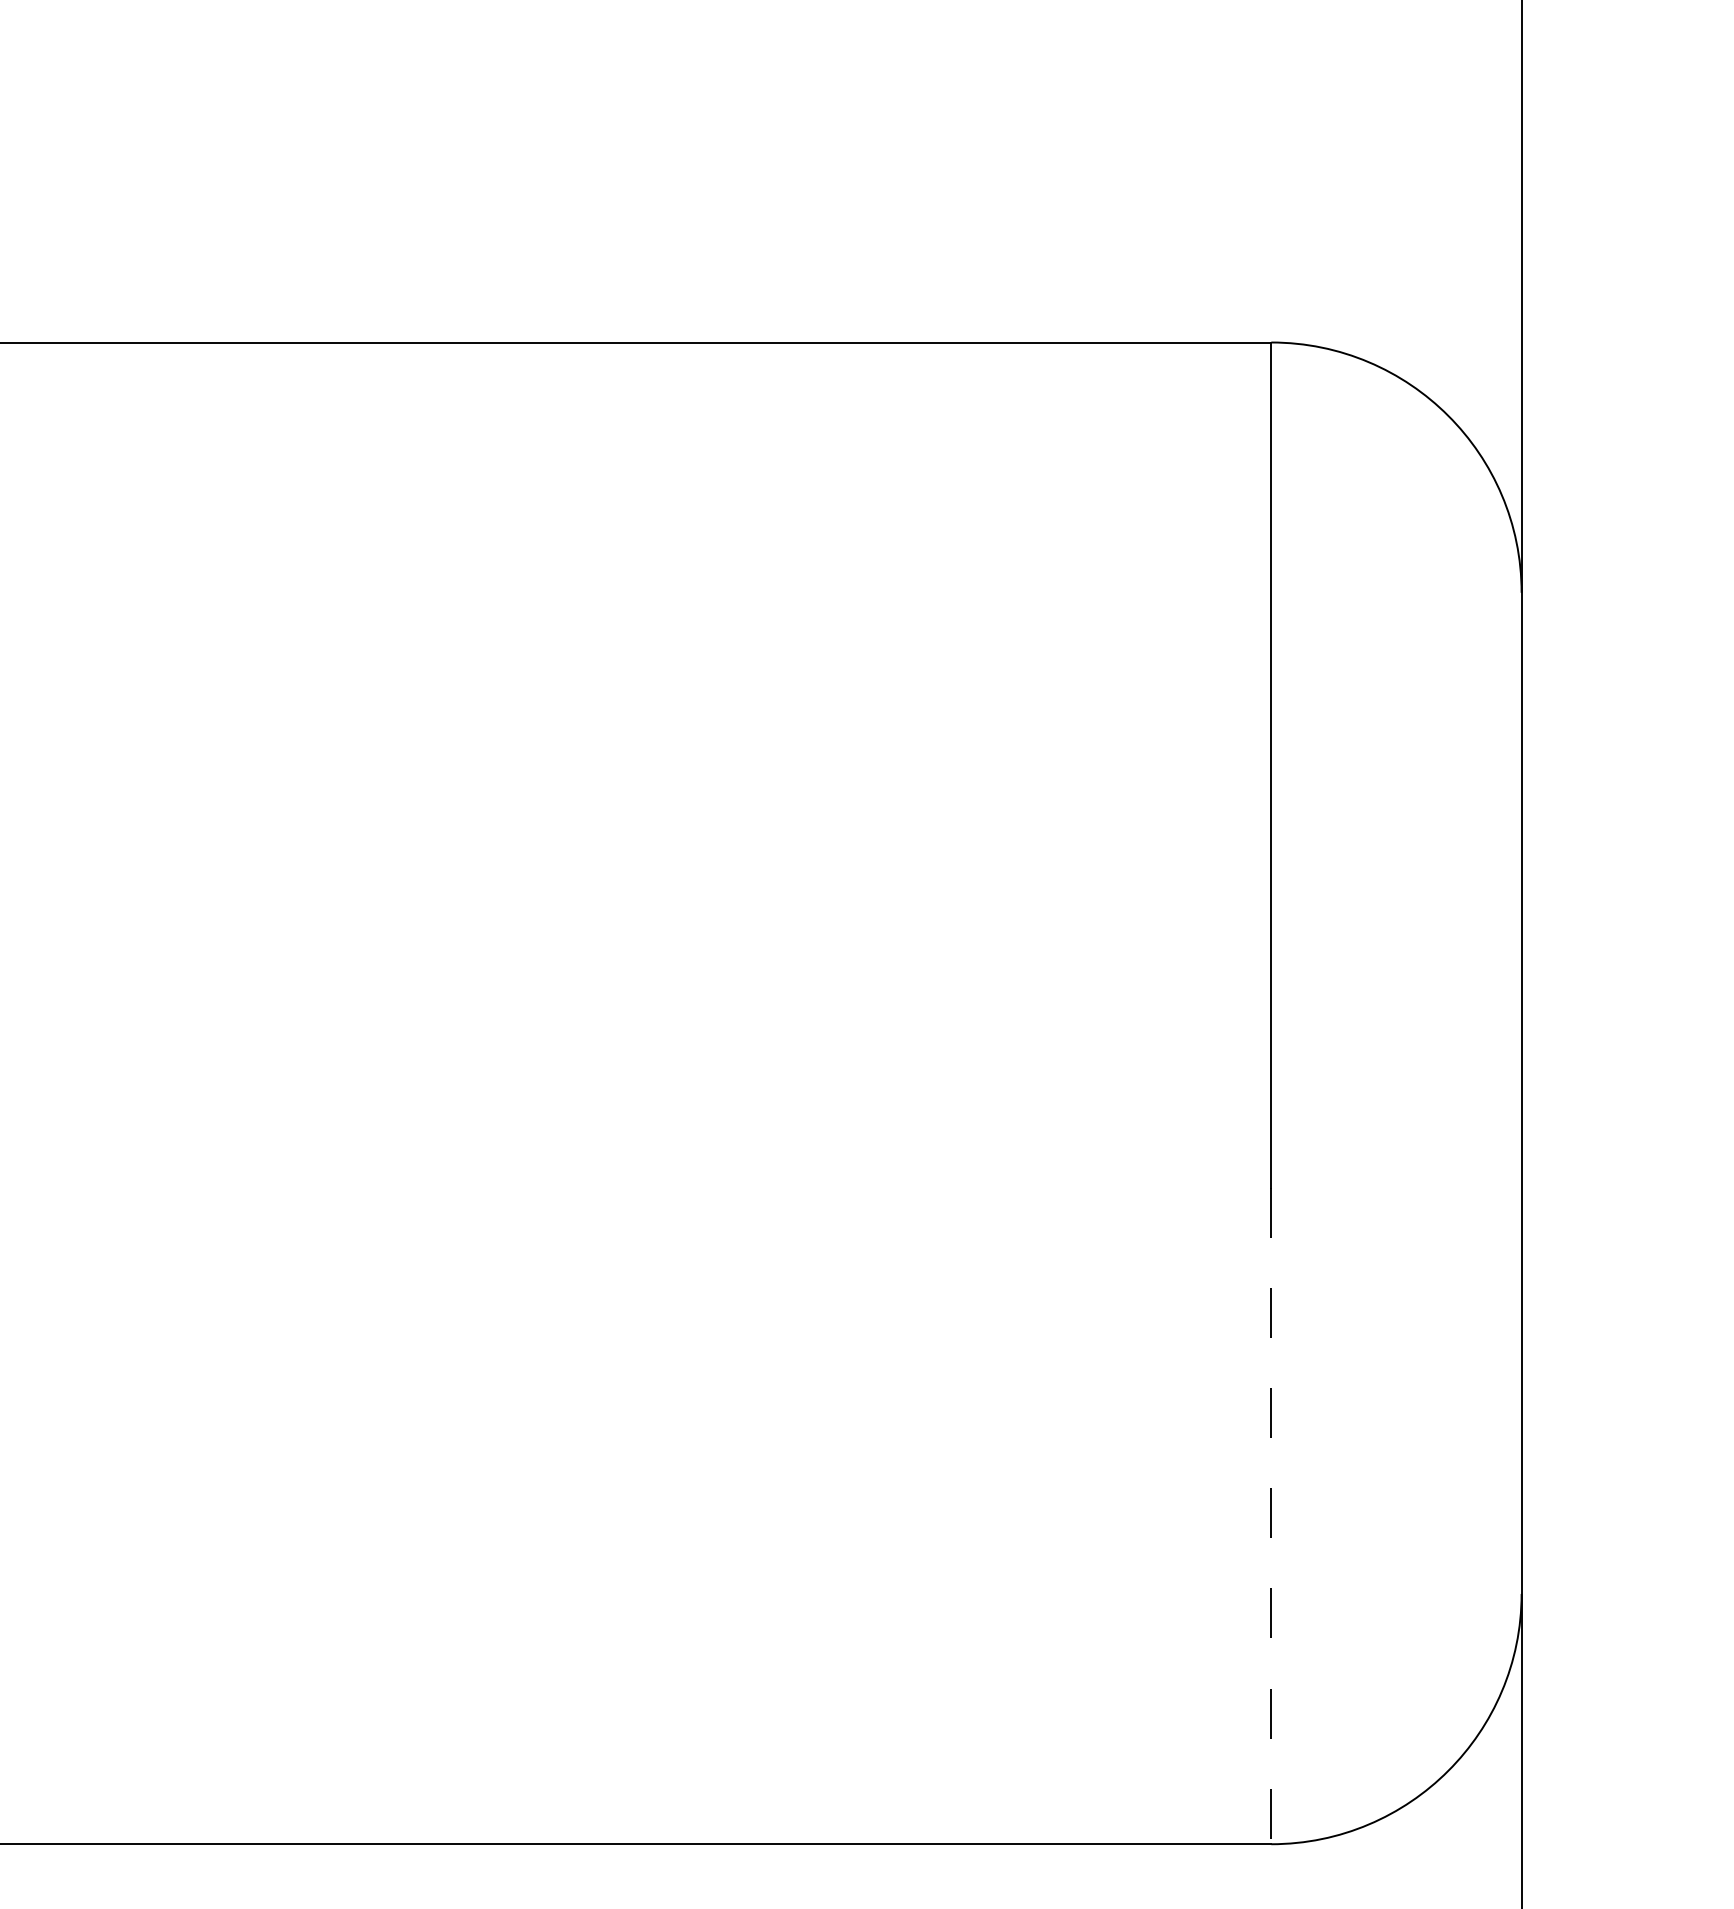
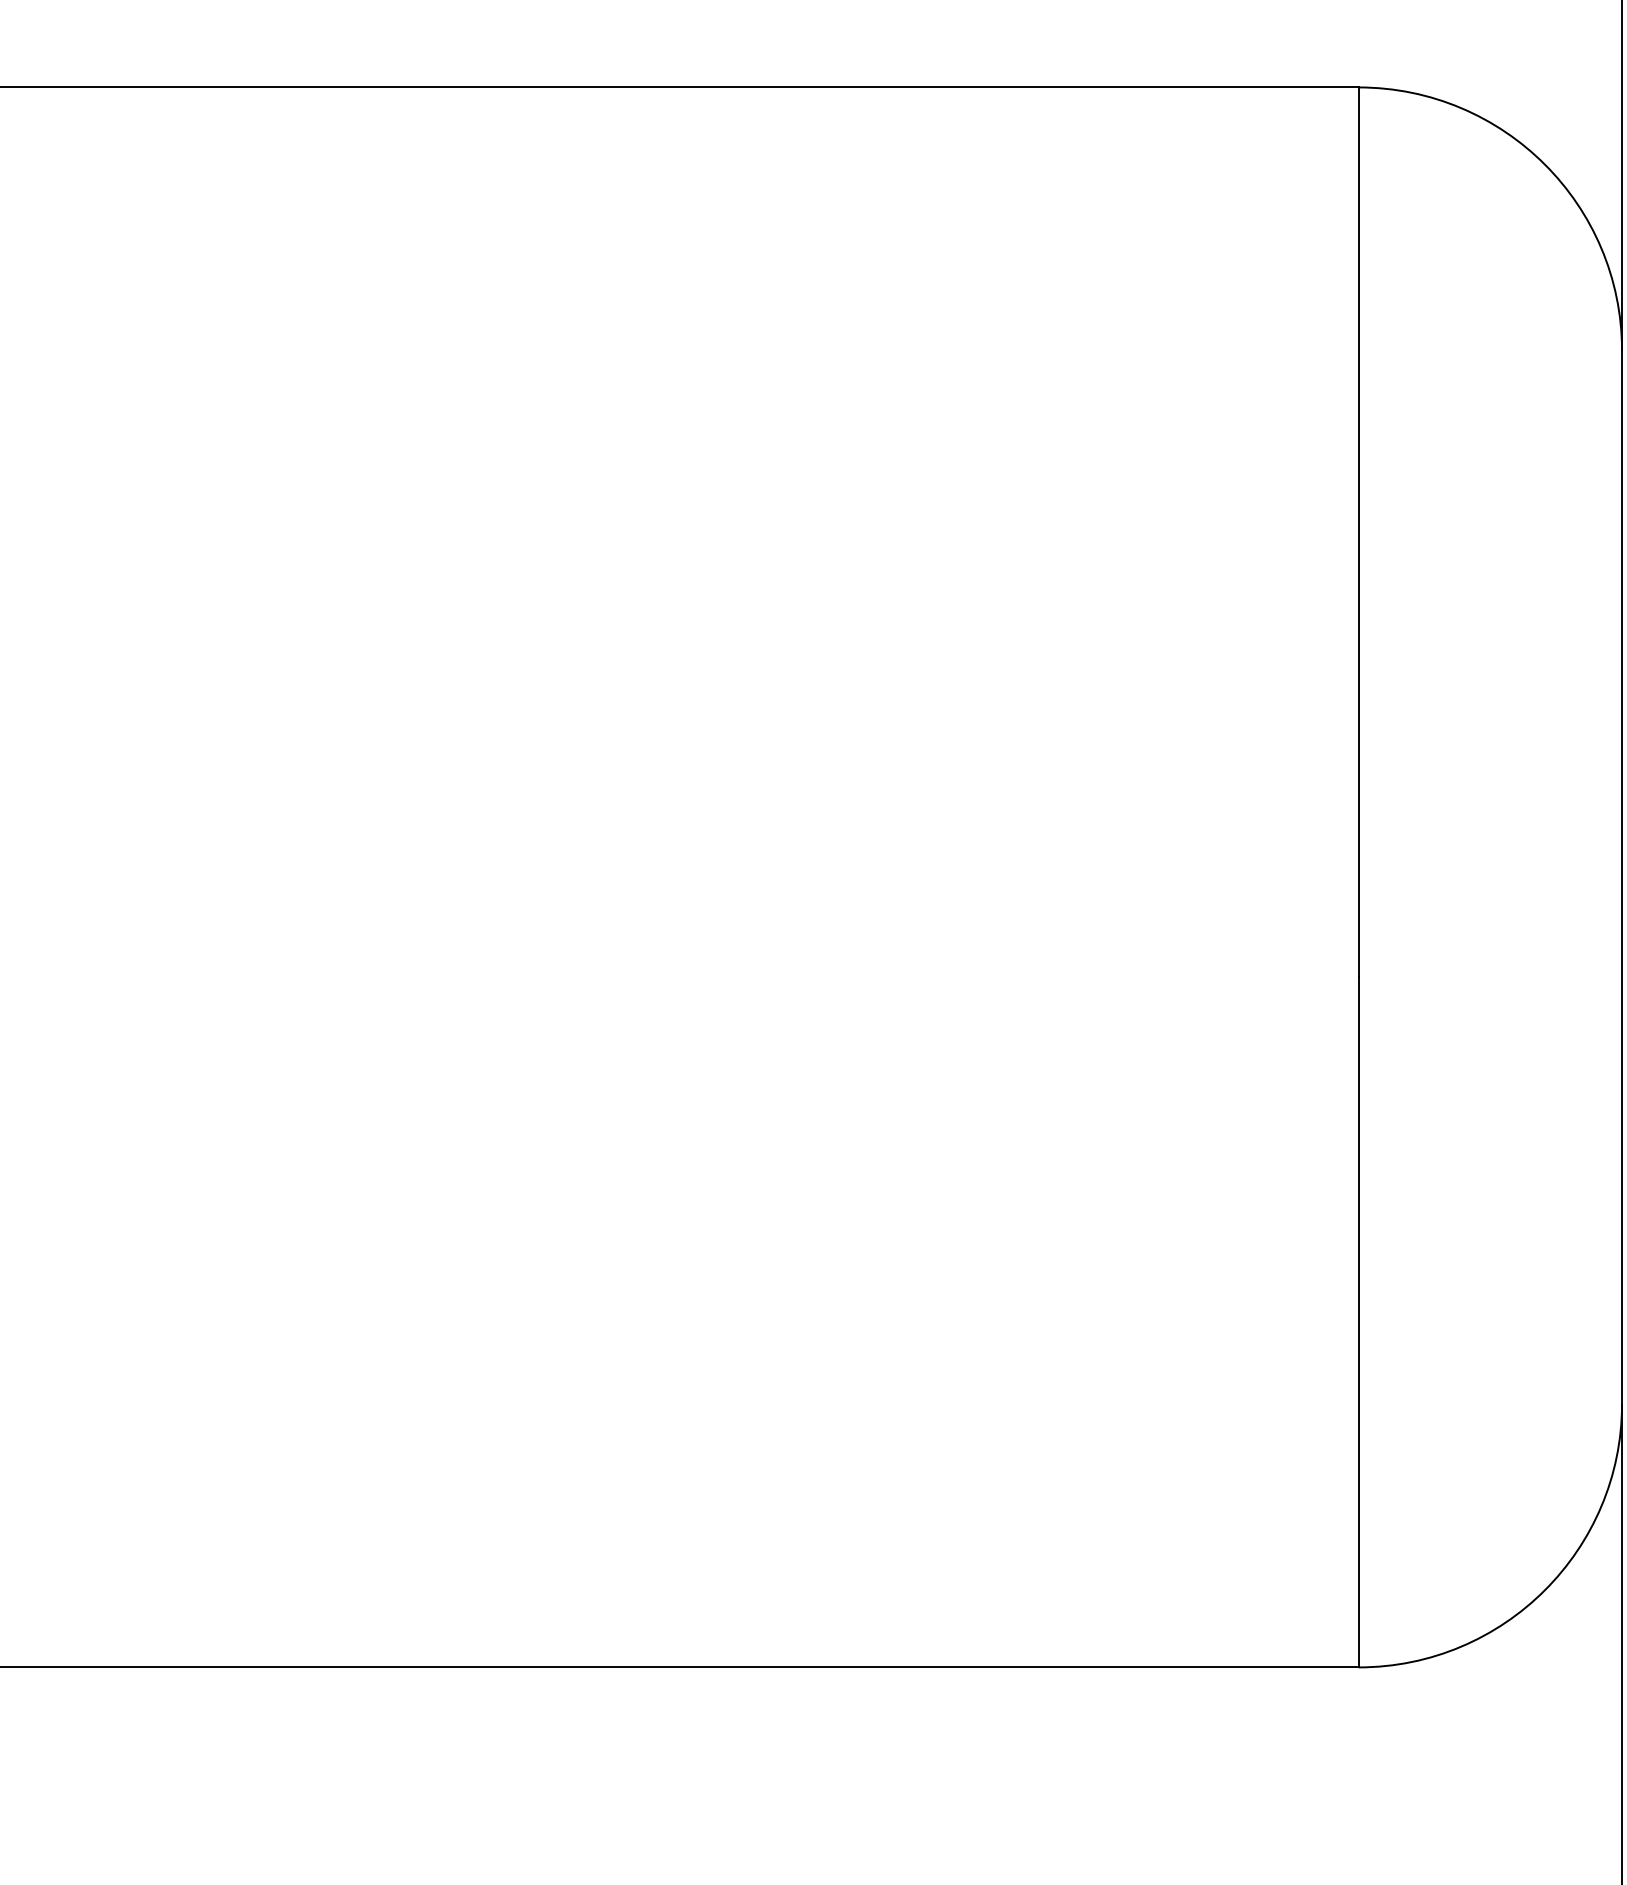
line: (1271, 1516) -> (1358, 1322), dashed -> solid

